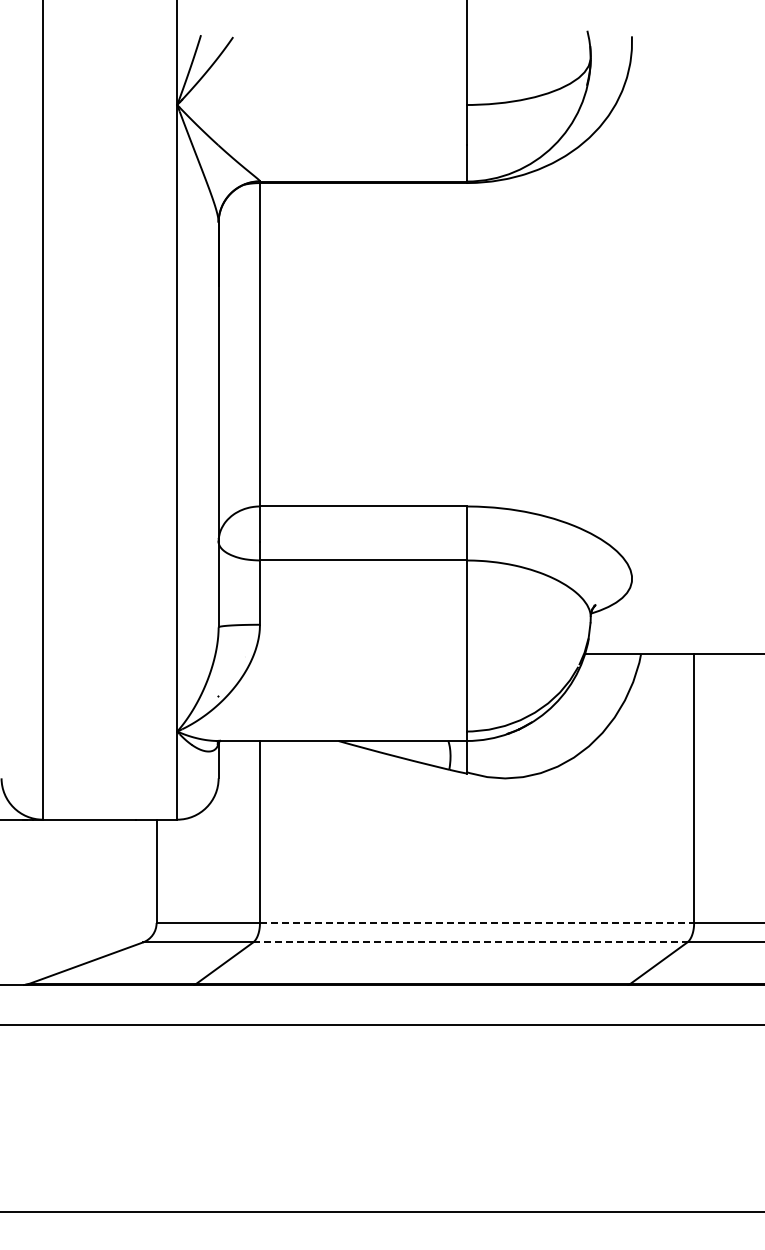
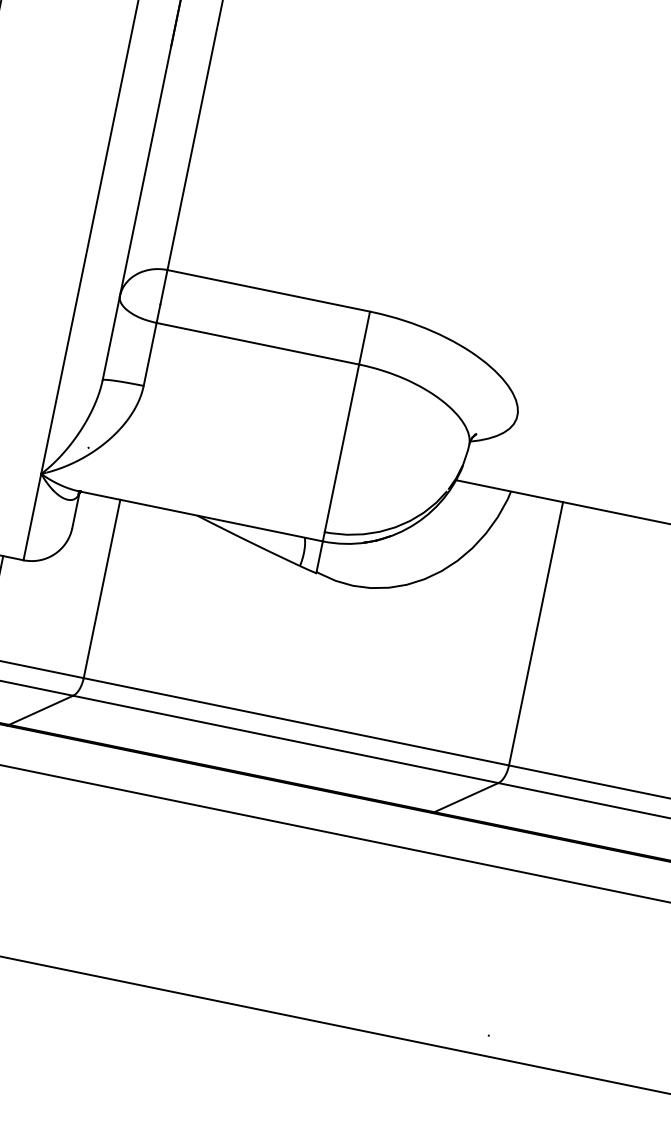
line: (477, 923) -> (296, 722), dashed -> solid
line: (470, 942) -> (286, 739), dashed -> solid

